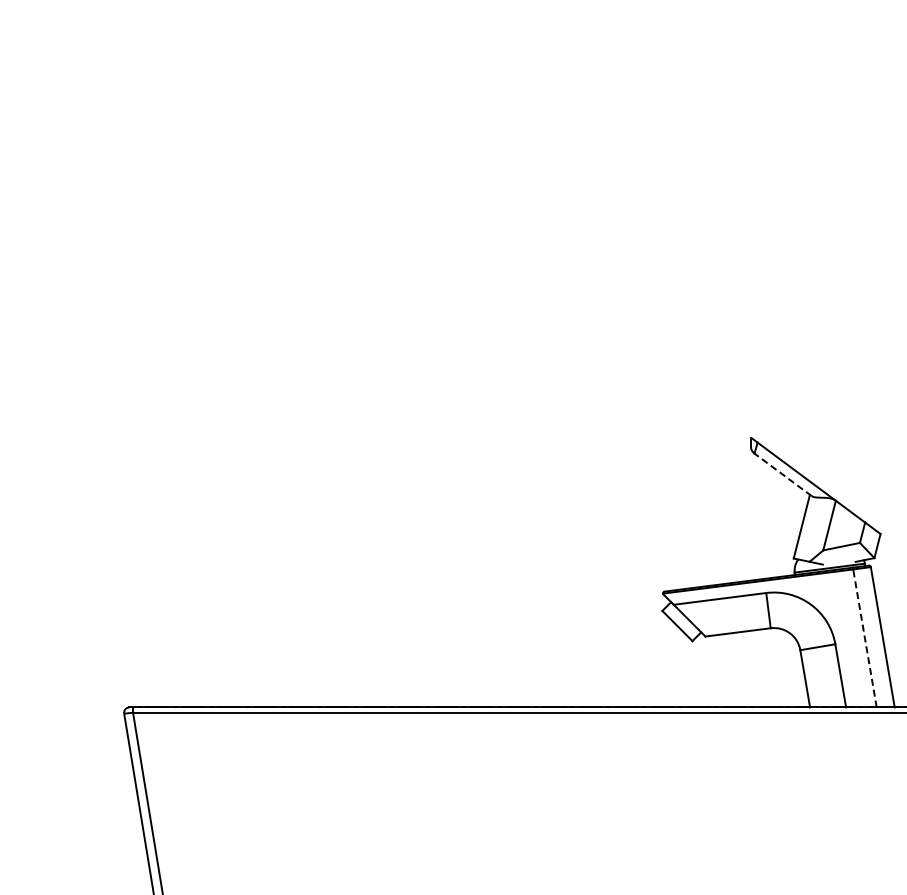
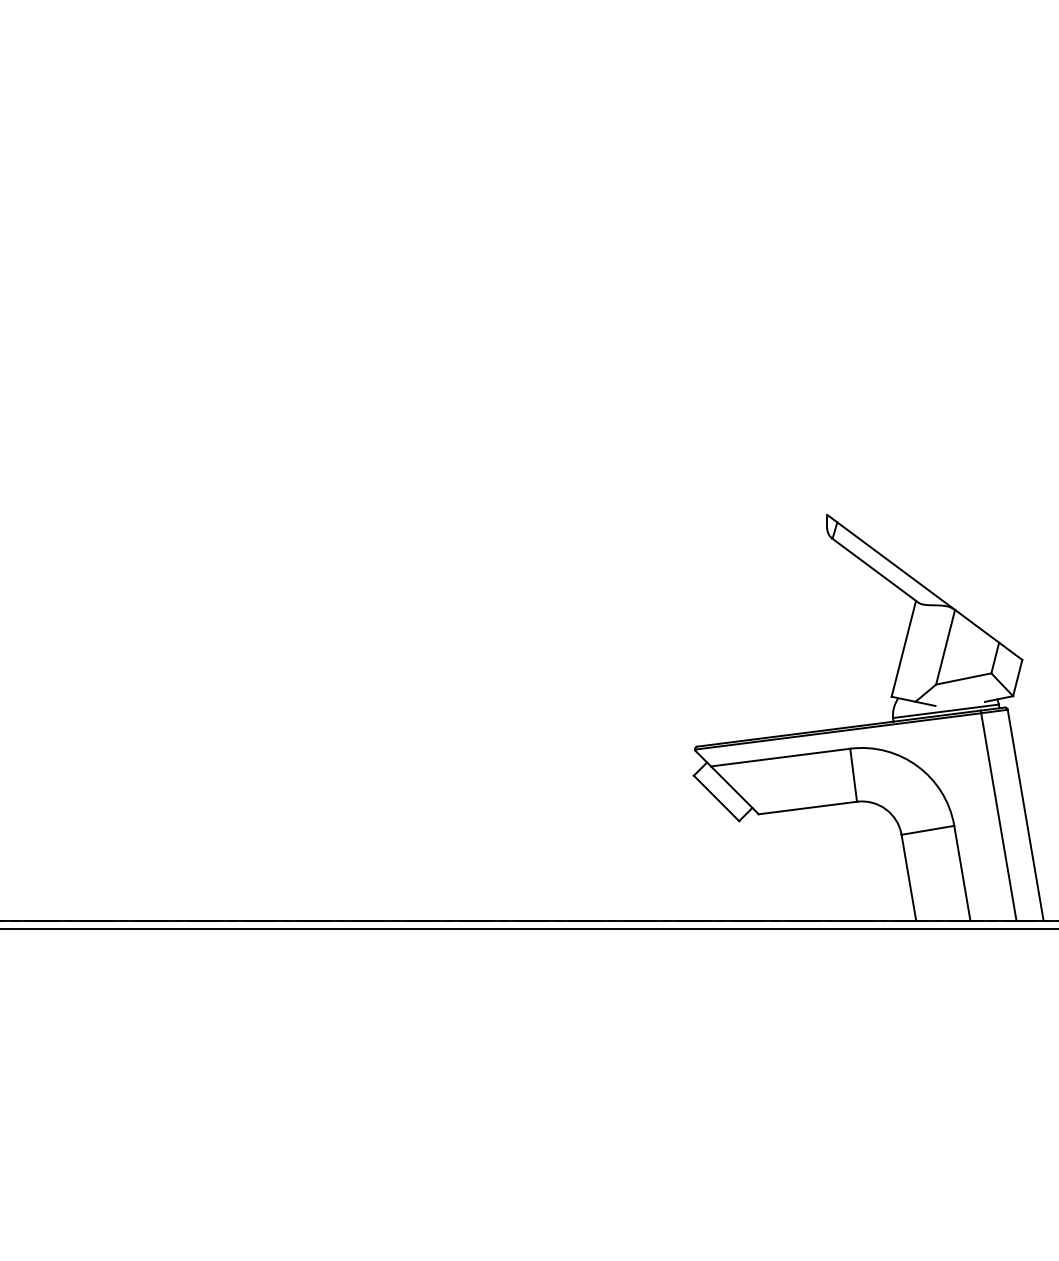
line: (783, 474) -> (876, 570), dashed -> solid
line: (864, 637) -> (998, 815), dashed -> solid

